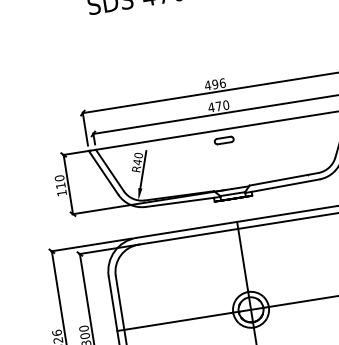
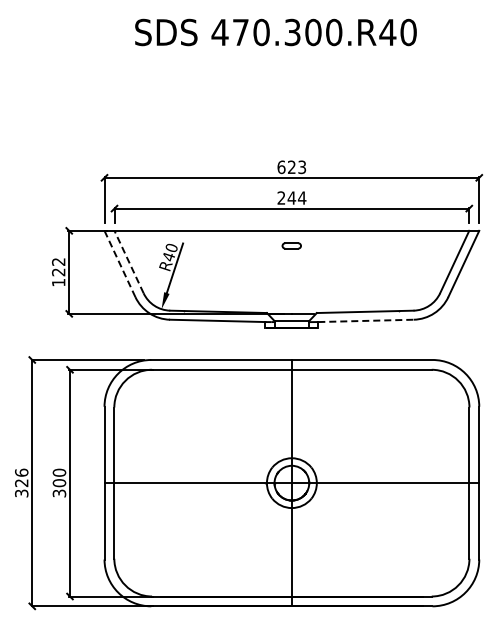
text: (215, 84) -> (291, 167), 496 -> 623
text: (218, 106) -> (291, 197), 470 -> 244
part: (223, 140) -> (291, 245), size x0.7
line: (109, 170) -> (128, 261), solid -> dashed
line: (103, 172) -> (119, 263), solid -> dashed
text: (60, 181) -> (58, 266), 110 -> 122
line: (285, 185) -> (366, 320), solid -> dashed

